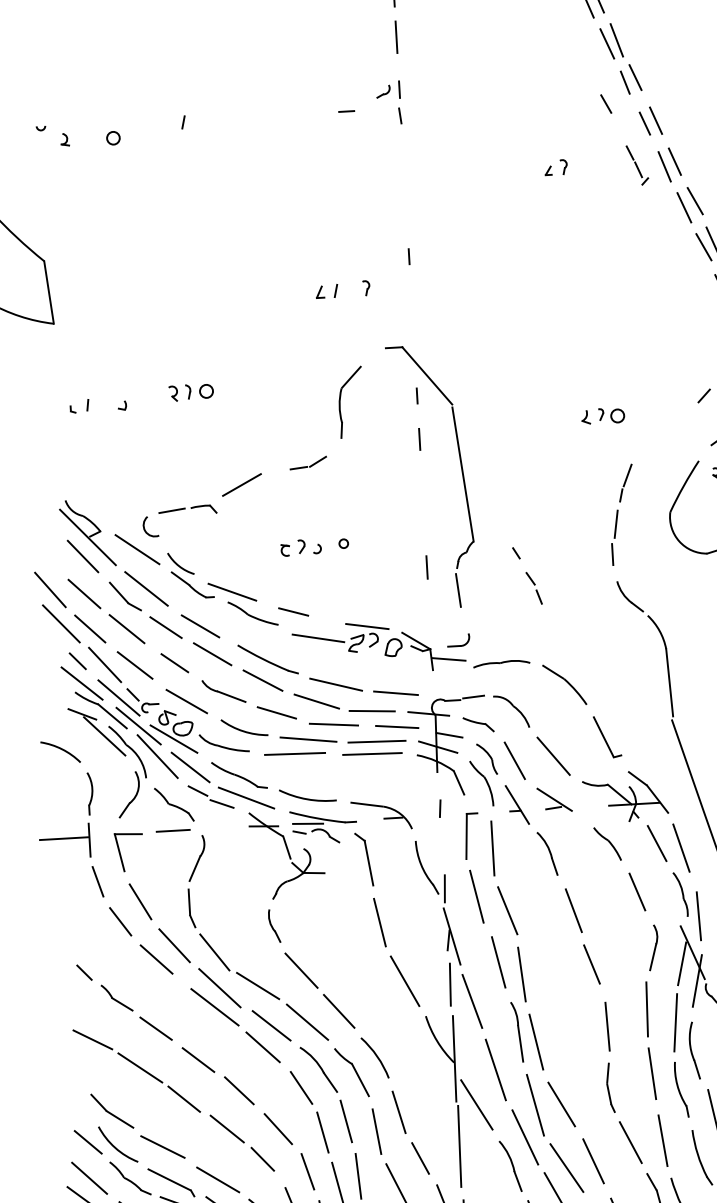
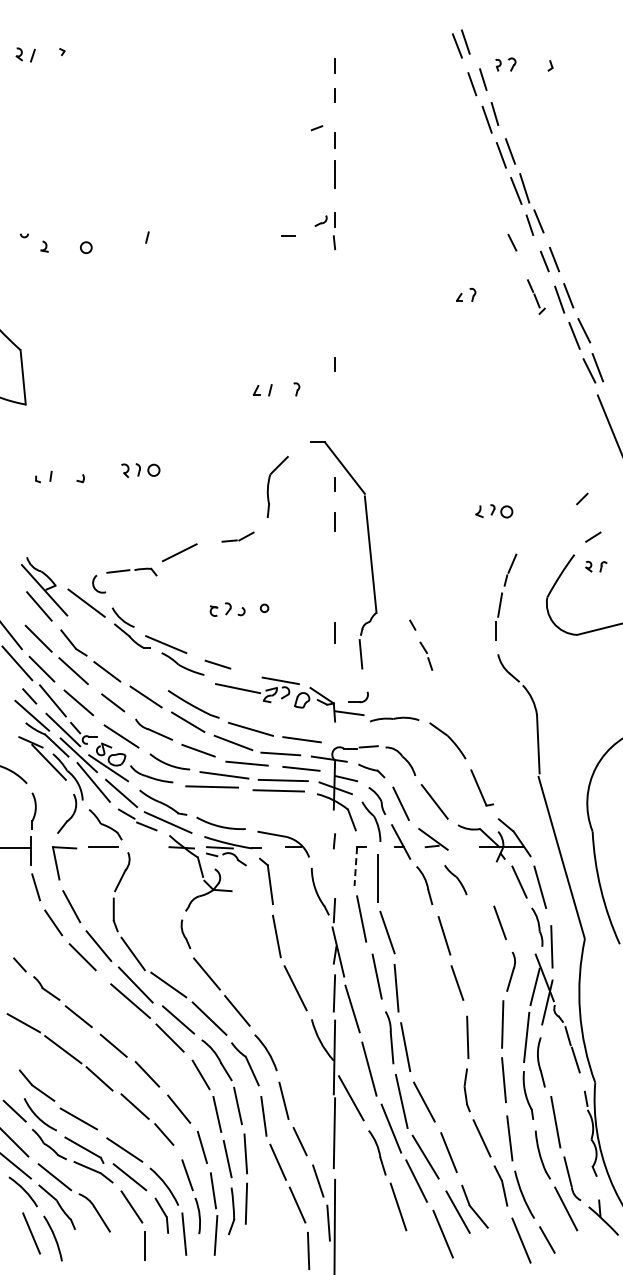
line: (145, 589) -> (91, 637), removed
line: (199, 626) -> (136, 672), removed
line: (466, 837) -> (355, 867), solid -> dashed
part: (607, 844) -> (455, 880), moved

